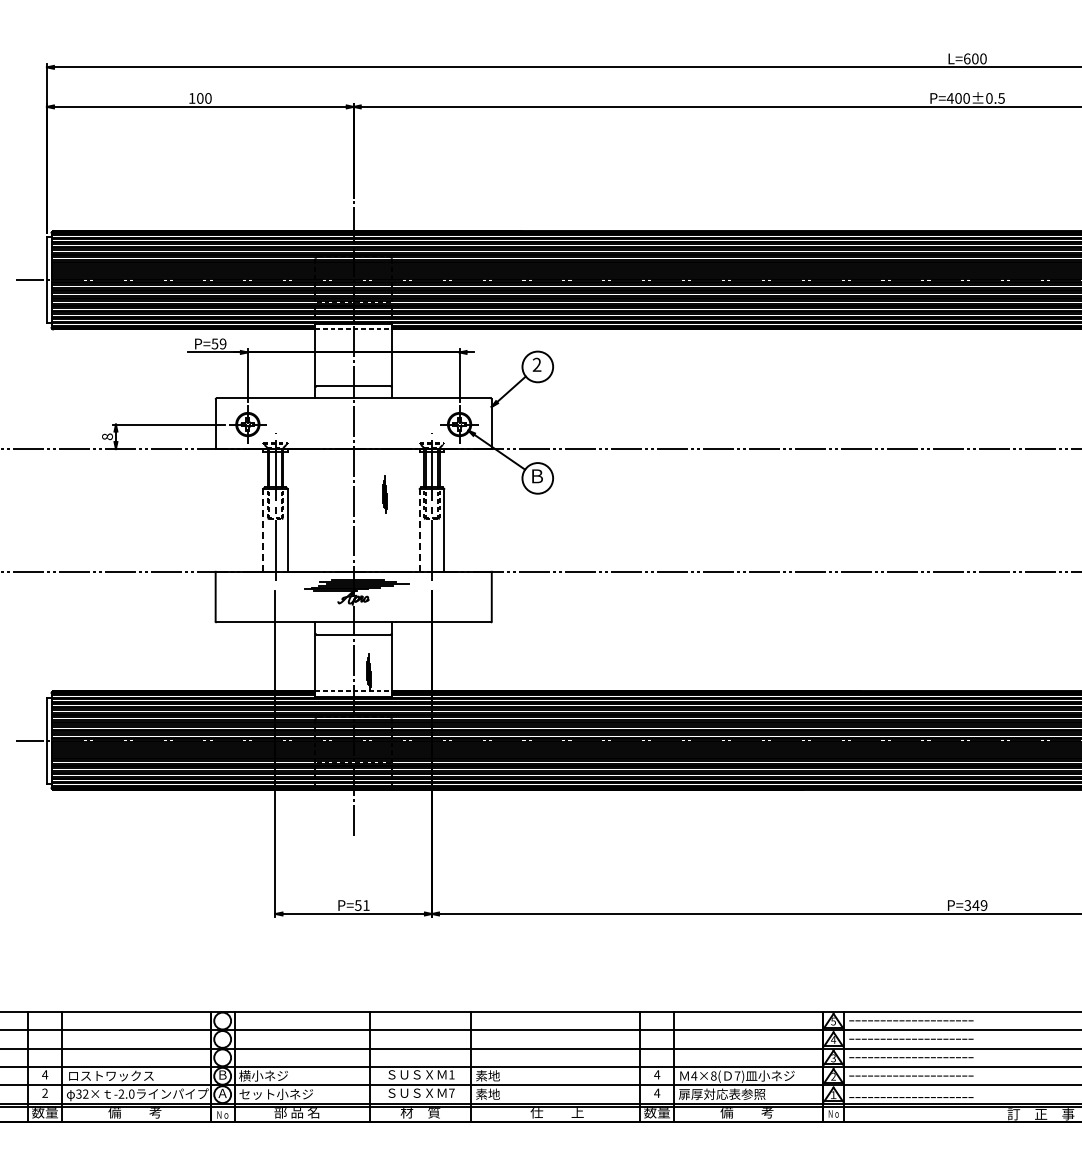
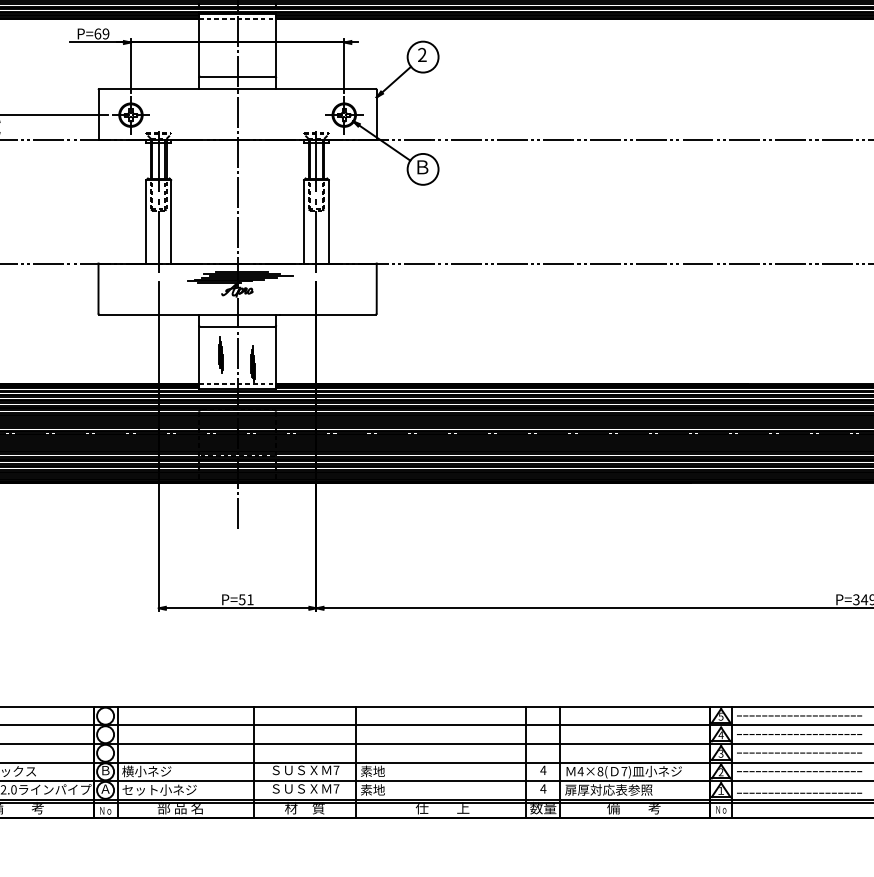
text: (214, 343) -> (97, 33), P=59 -> P=69
part: (384, 494) -> (220, 354), moved
line: (263, 529) -> (146, 220), dashed -> solid
line: (419, 529) -> (303, 220), dashed -> solid
text: (451, 1074) -> (336, 770), 1 -> 7

